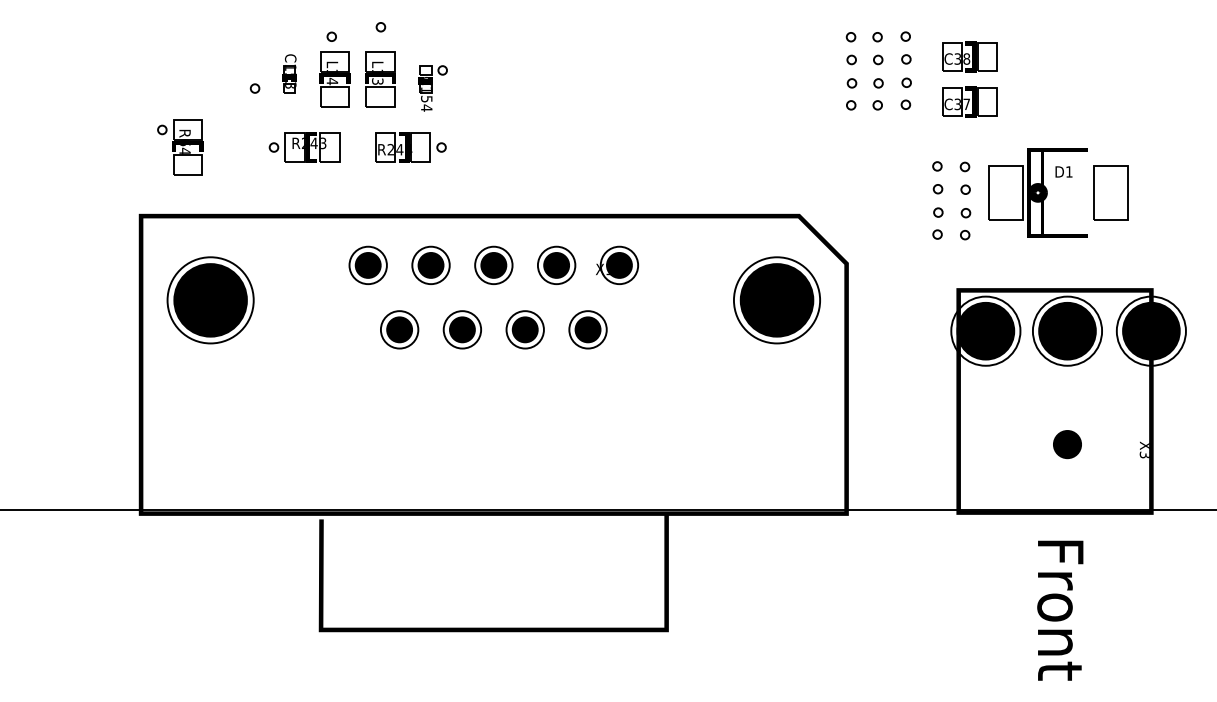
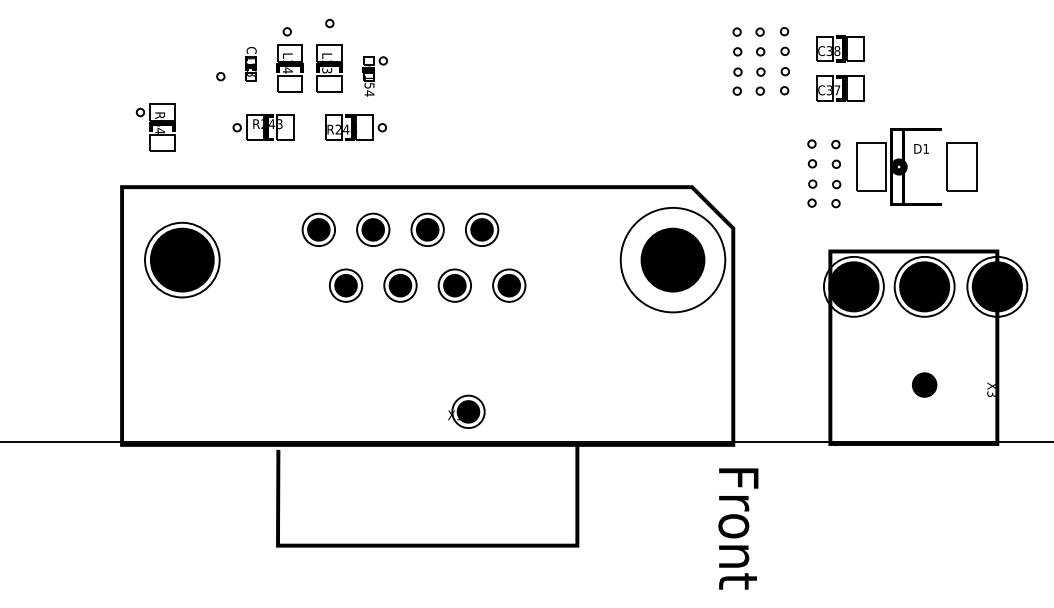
part: (617, 265) -> (466, 411), moved
circle: (776, 299) -> (672, 259), size x1.4
text: (1060, 610) -> (738, 528), moved

